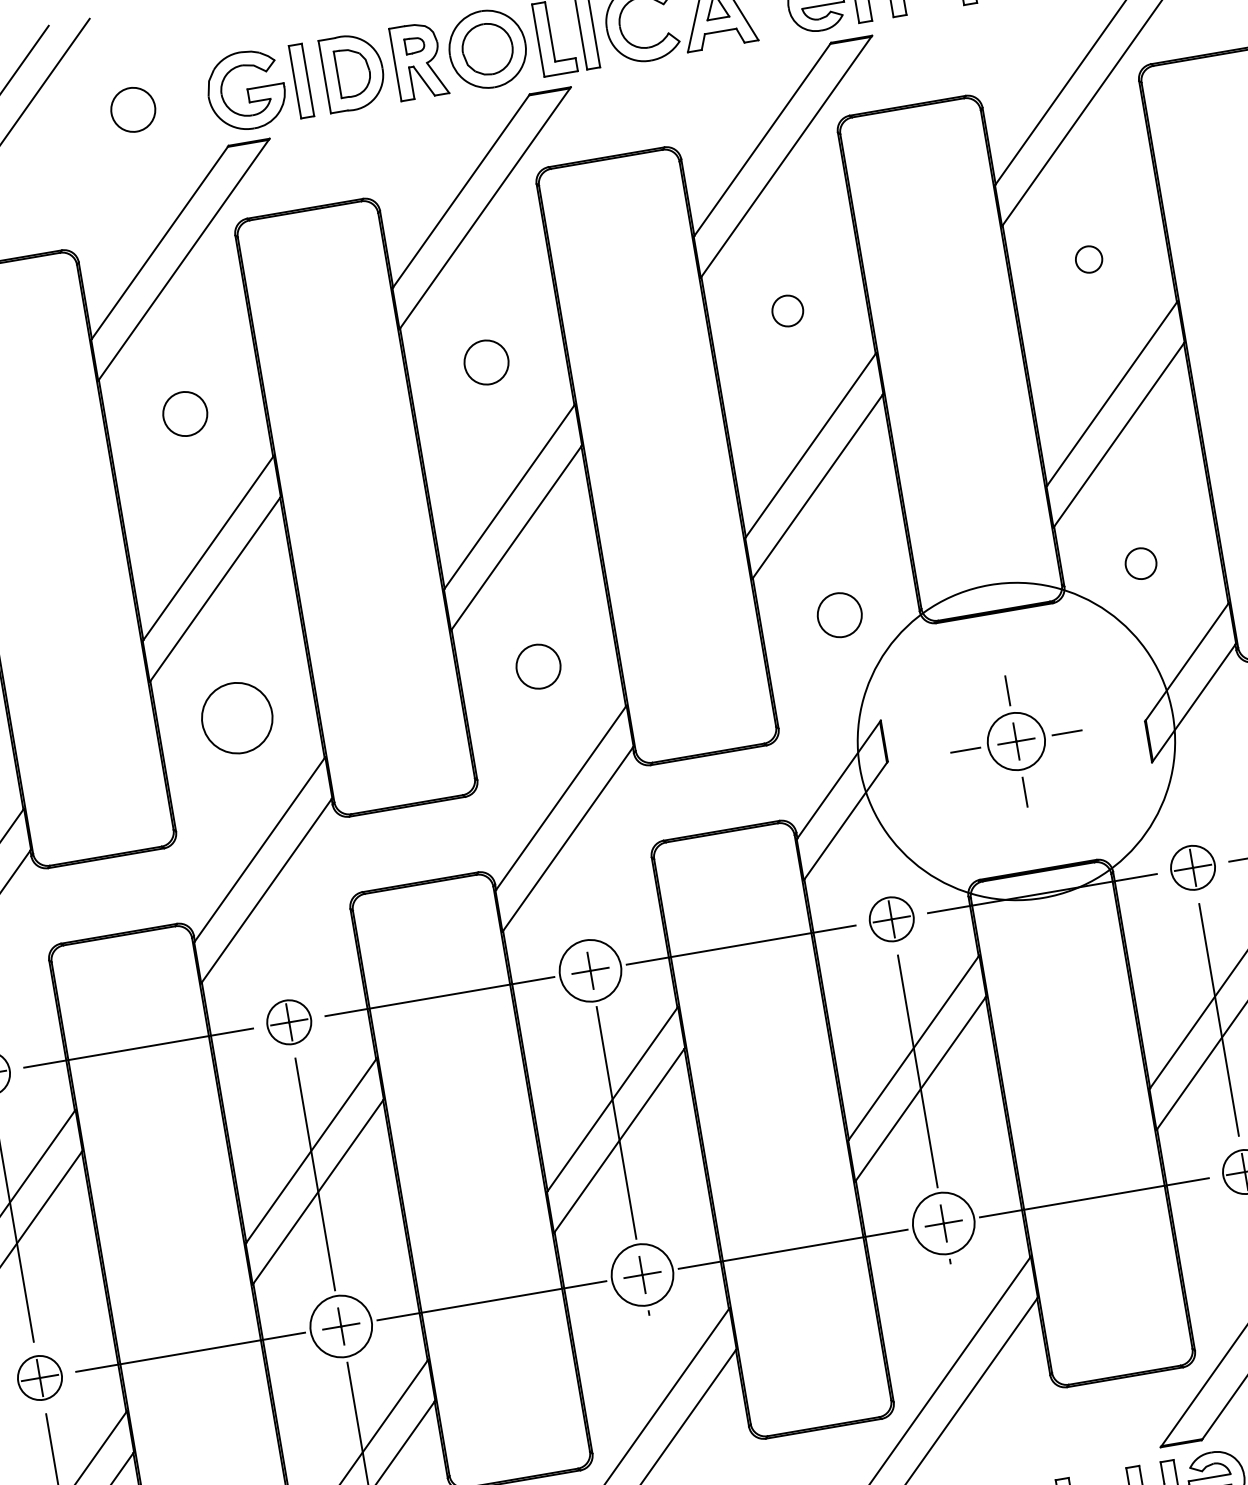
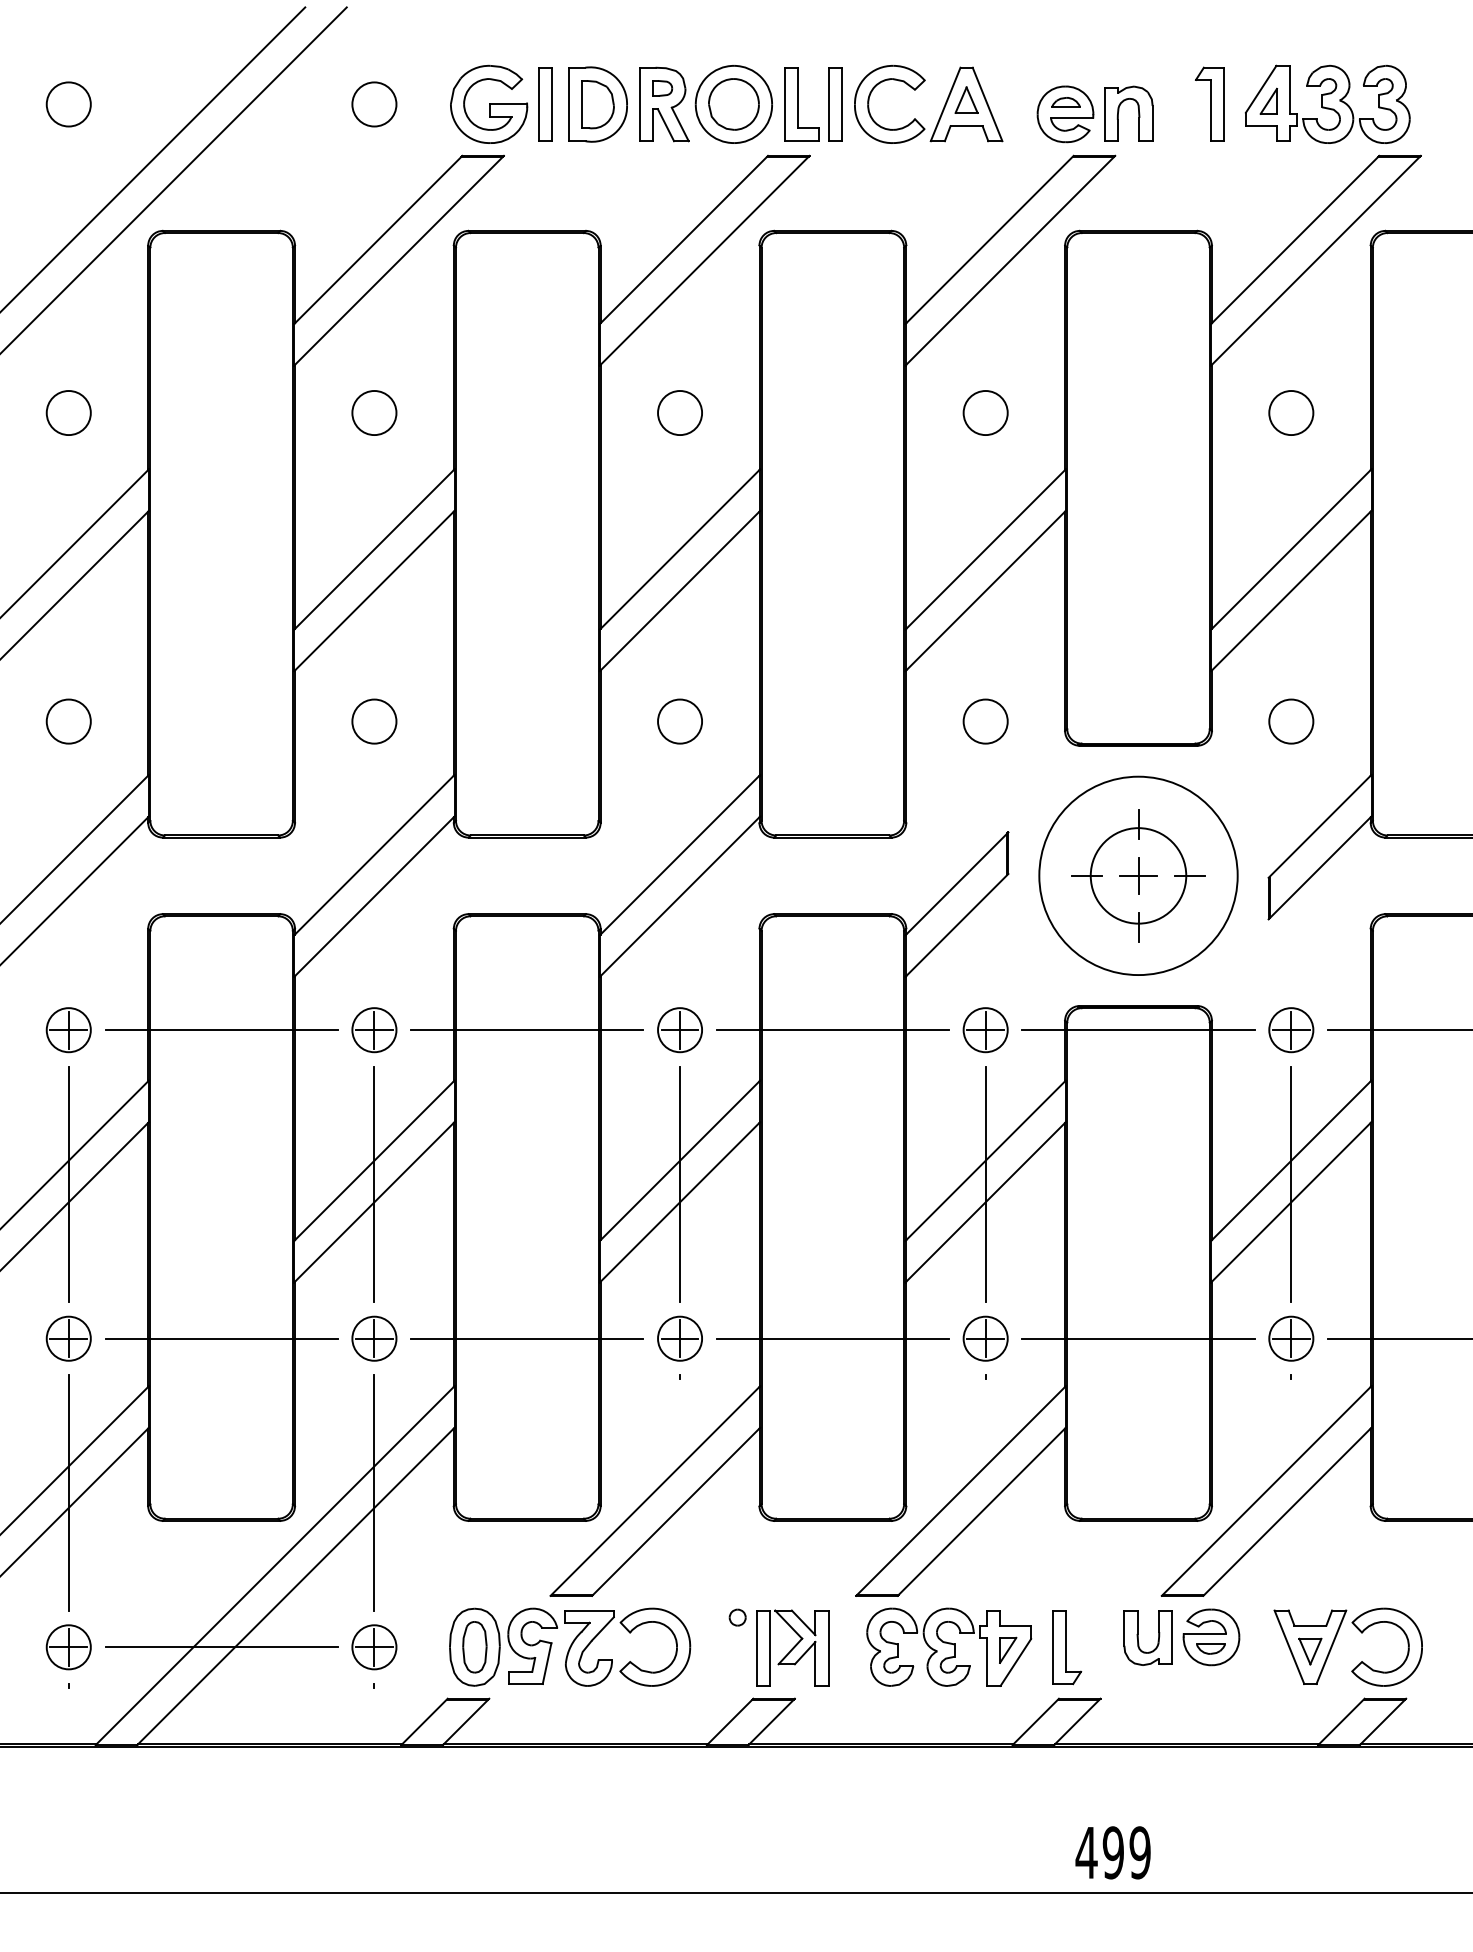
circle: (1089, 259) -> (1291, 413), size x1.67
circle: (787, 311) -> (985, 413), size x1.43
circle: (1141, 563) -> (1291, 721), size x1.43
circle: (237, 718) -> (374, 721), size x0.62
circle: (1016, 741) -> (1138, 875), size x0.62
circle: (1016, 741) -> (1138, 875), size x1.67
circle: (591, 971) -> (680, 1030), size x0.71
circle: (943, 1223) -> (985, 1338), size x0.71
circle: (642, 1274) -> (680, 1338), size x0.71
circle: (341, 1326) -> (374, 1338), size x0.71

